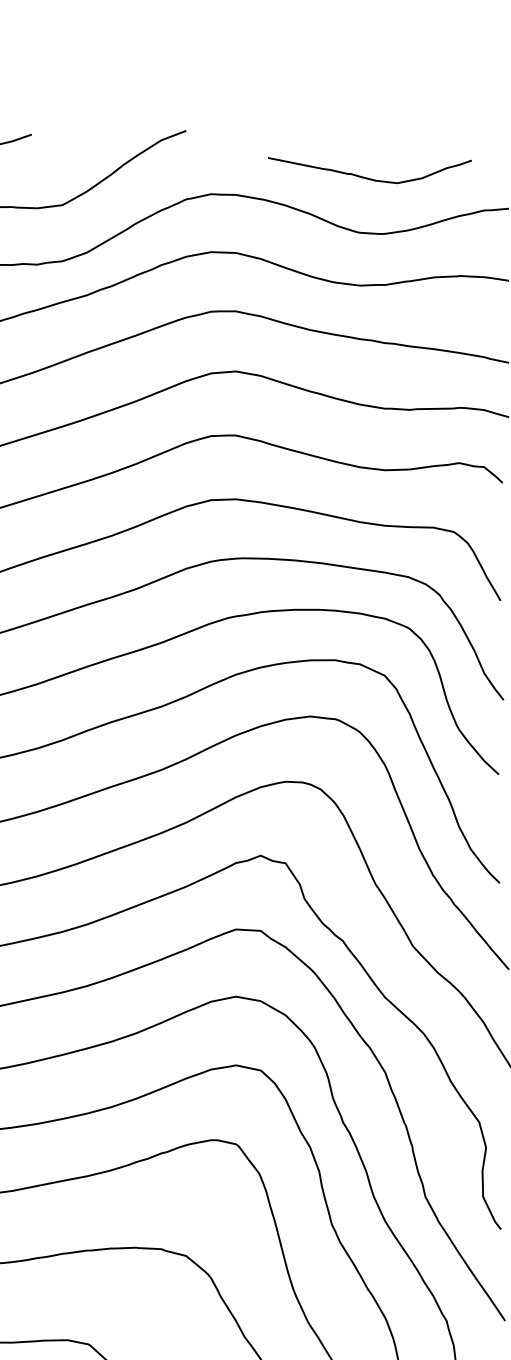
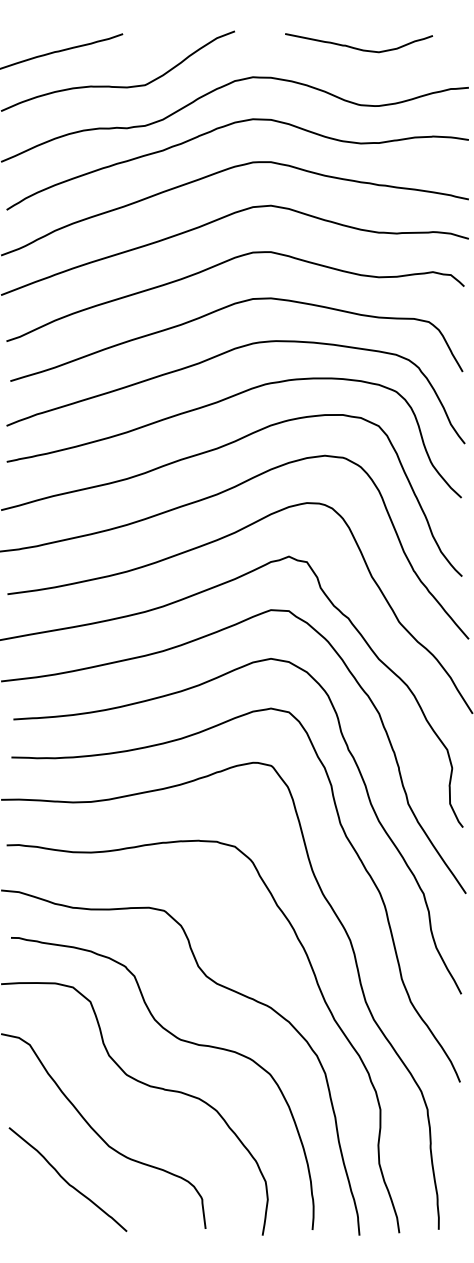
curve: (366, 176) -> (356, 47), moved

